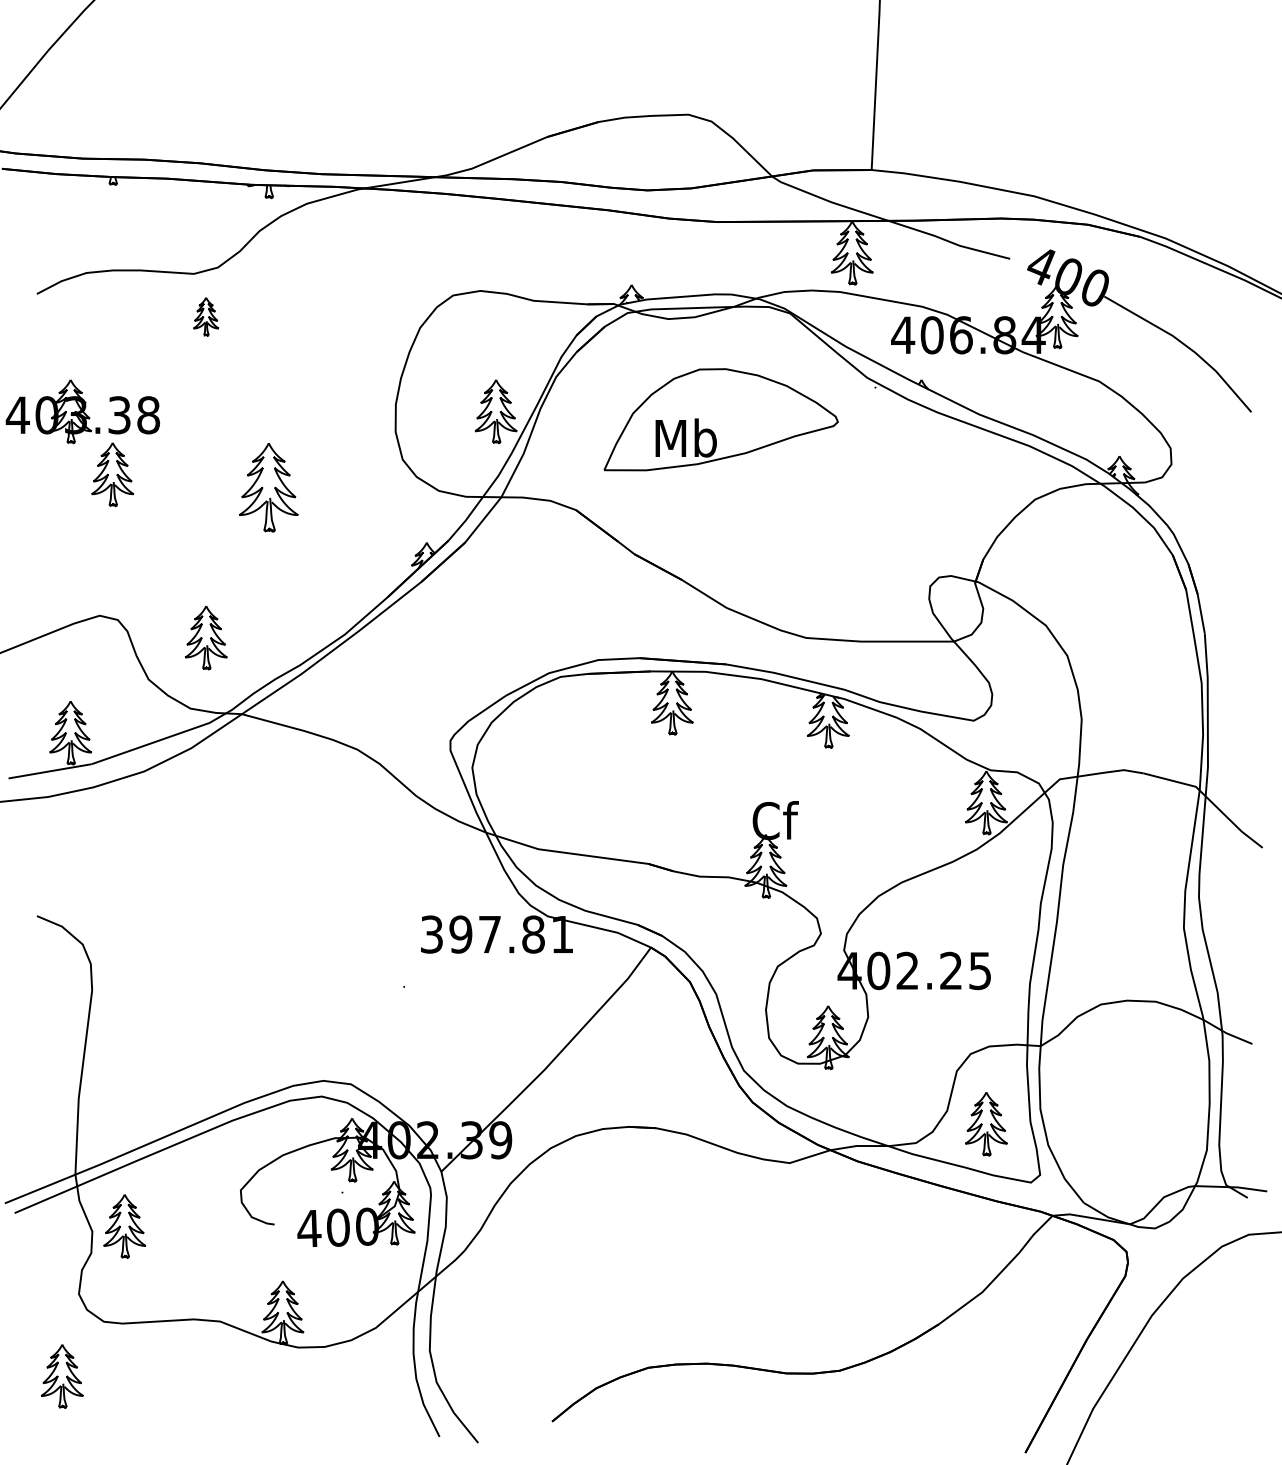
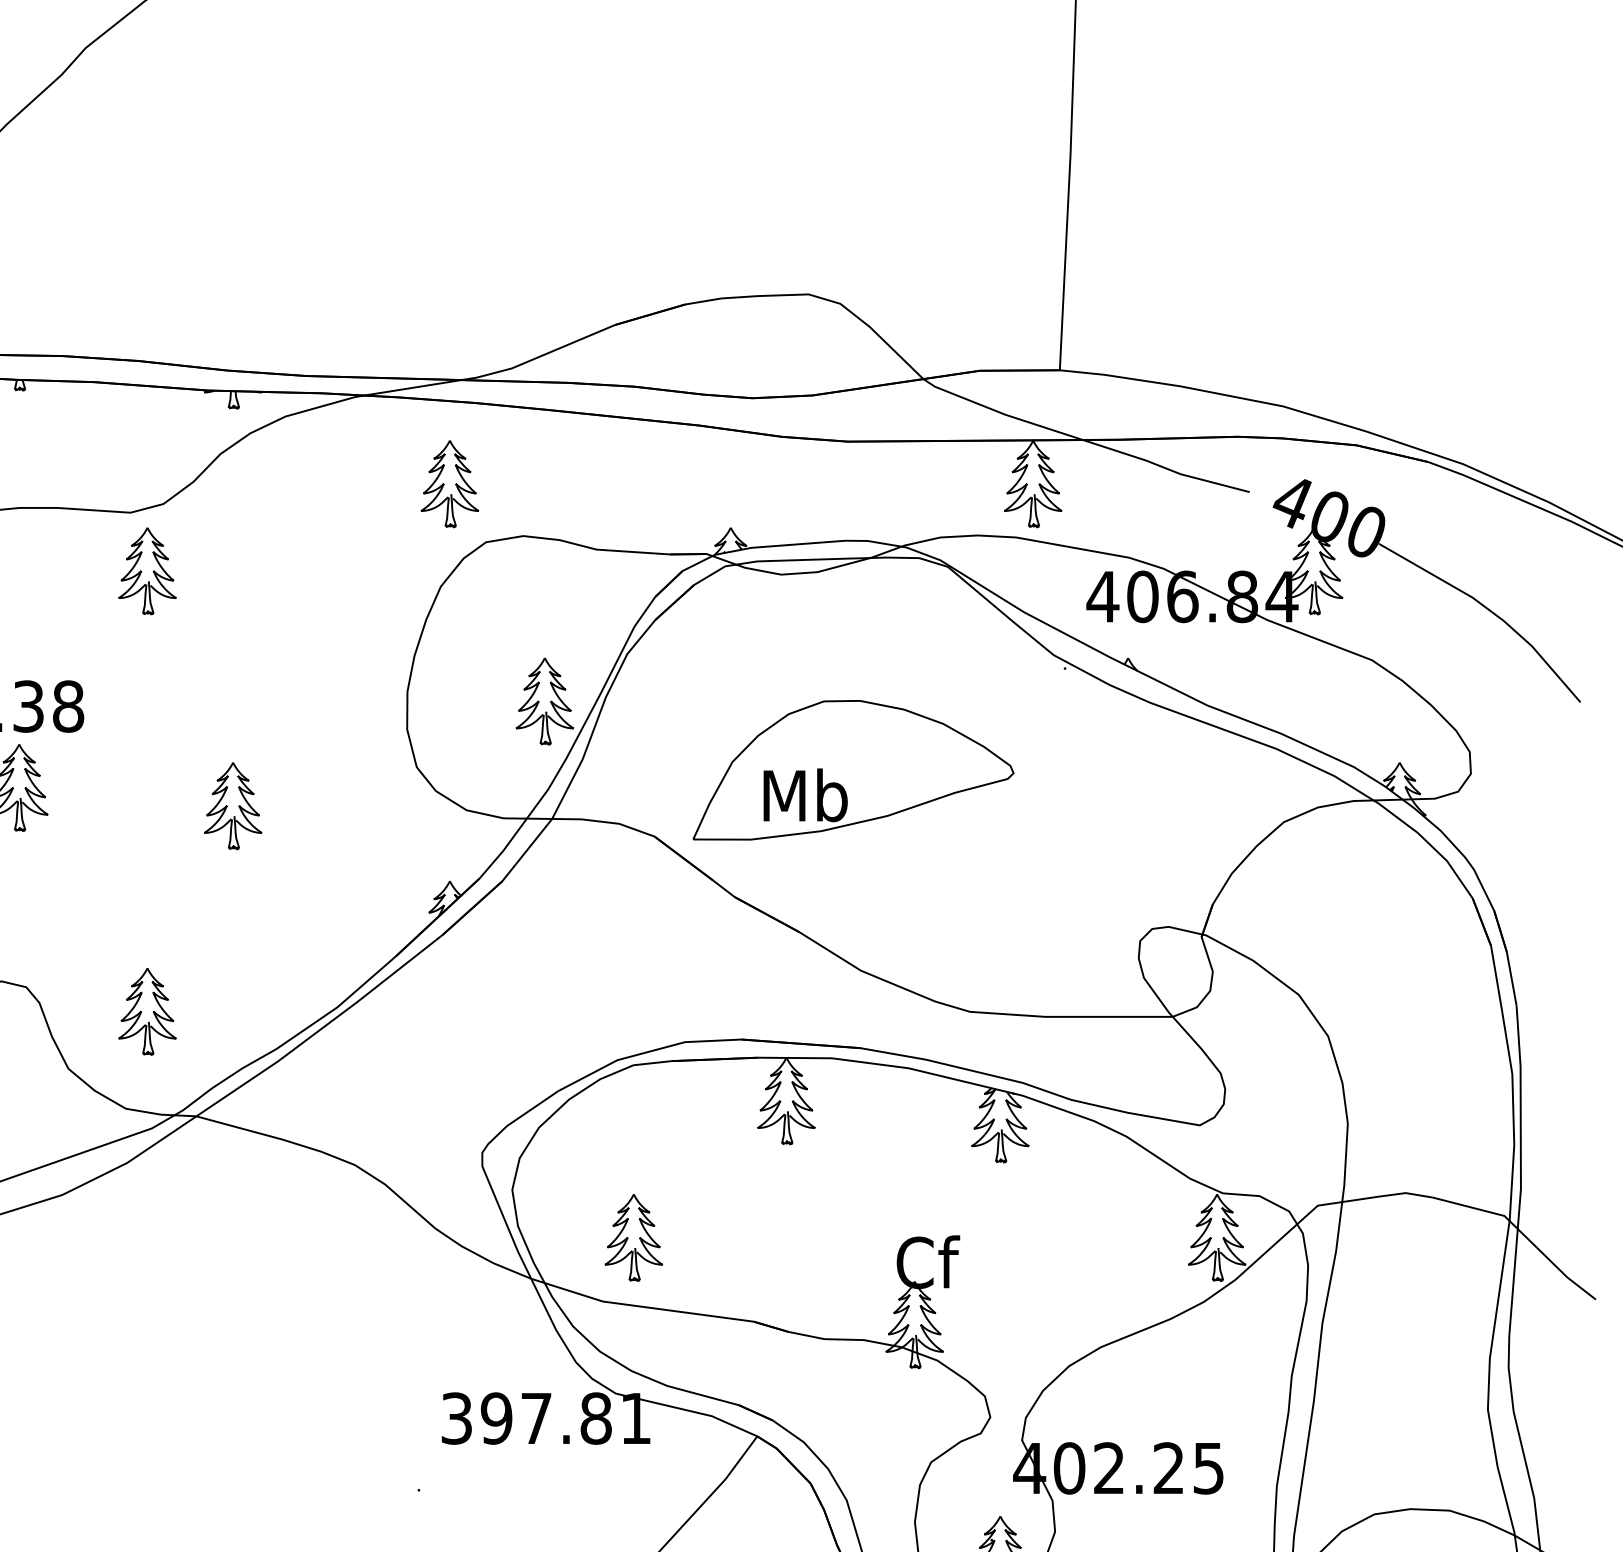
part: (426, 253) -> (449, 484), added
part: (205, 316) -> (146, 571), size x1.67
part: (720, 419) -> (852, 769), moved
part: (268, 488) -> (232, 806), size x0.71
part: (560, 802) -> (633, 1237), added

